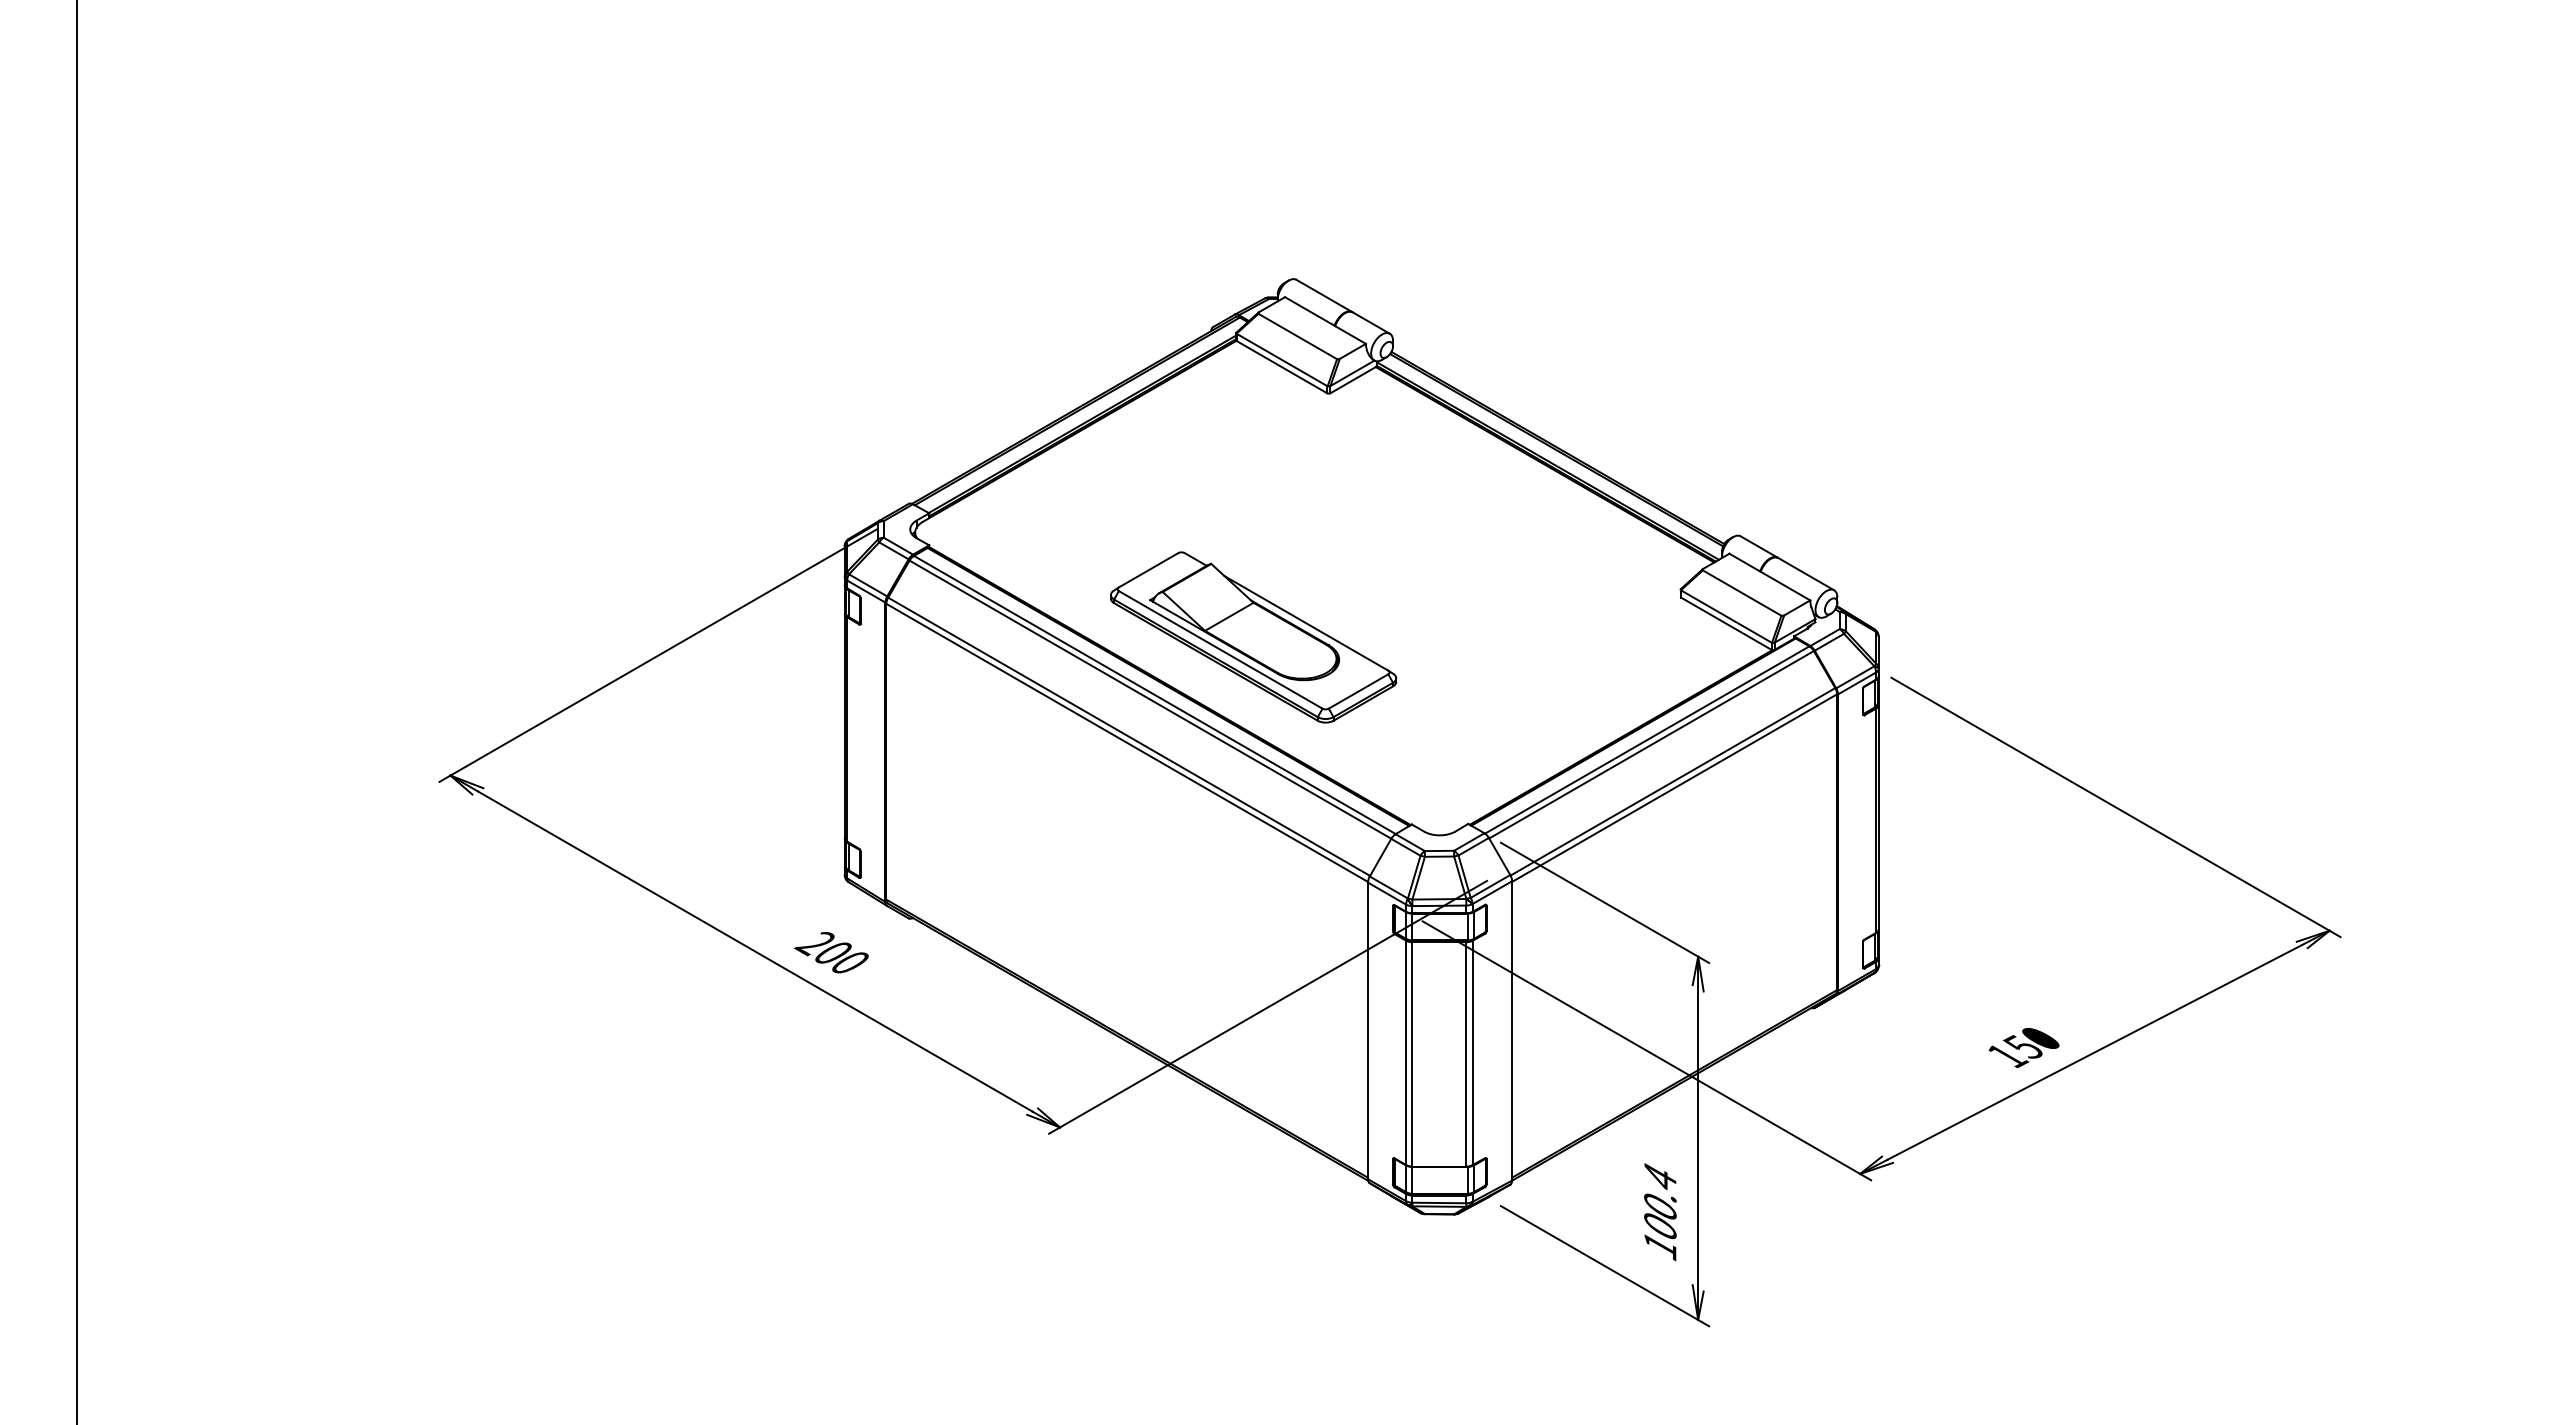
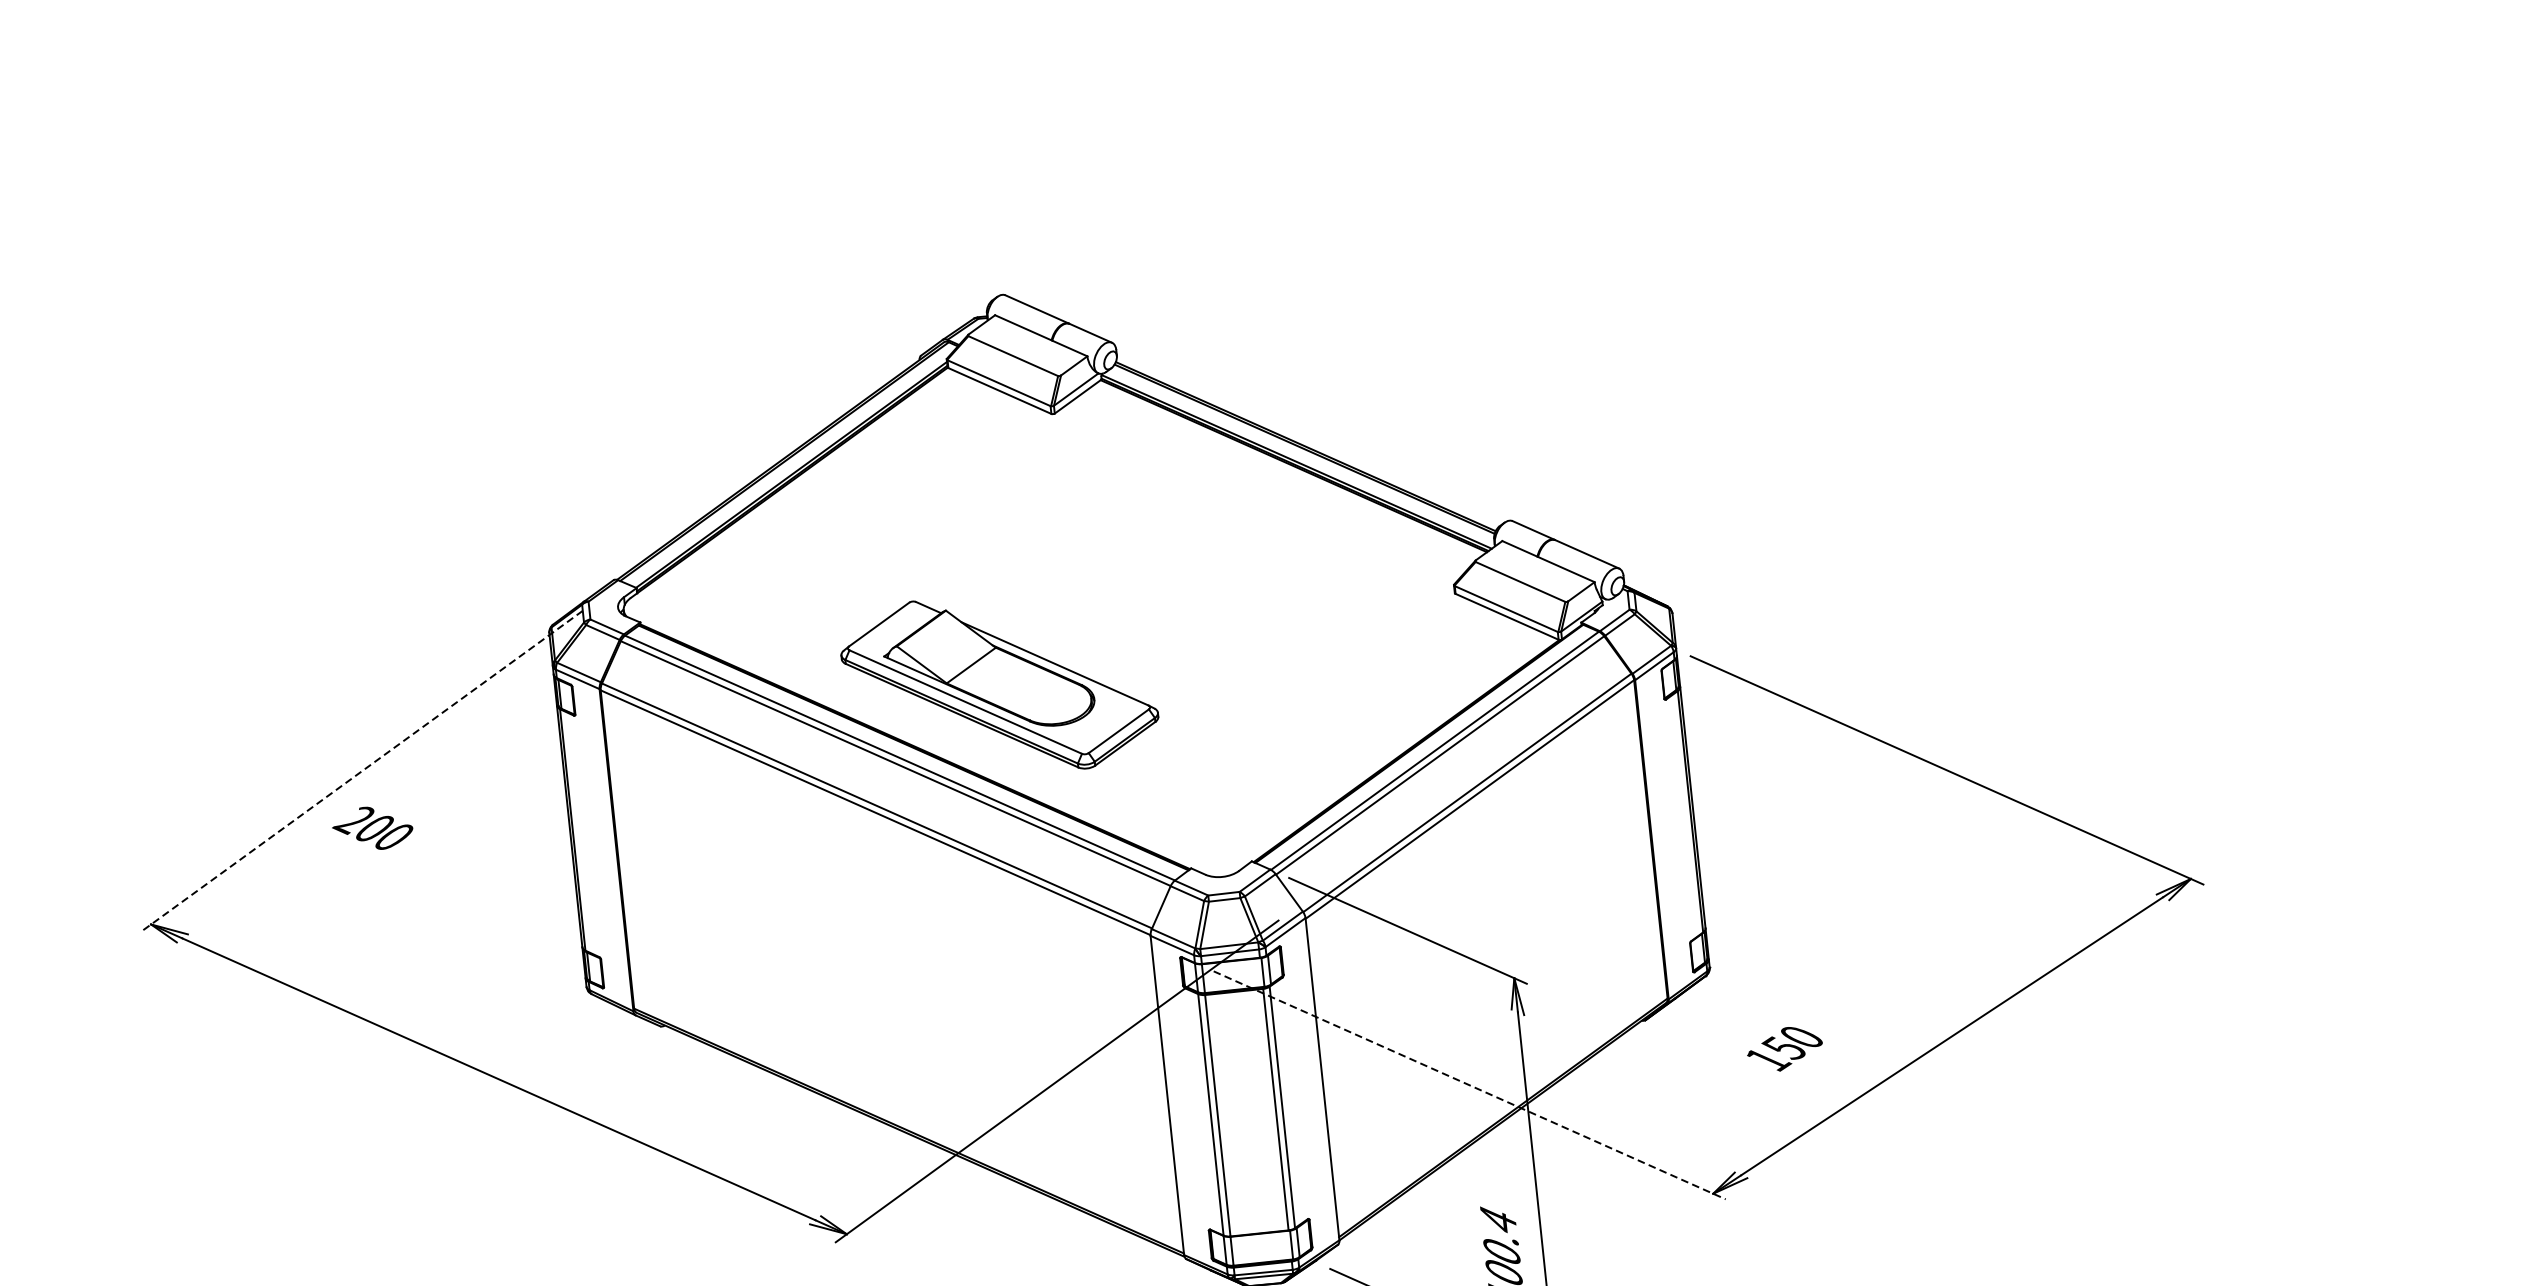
line: (658, 655) -> (361, 771), solid -> dashed
text: (831, 952) -> (372, 828), moved
text: (2023, 1048) -> (1784, 1049), moved
line: (1646, 1050) -> (1469, 1085), solid -> dashed

